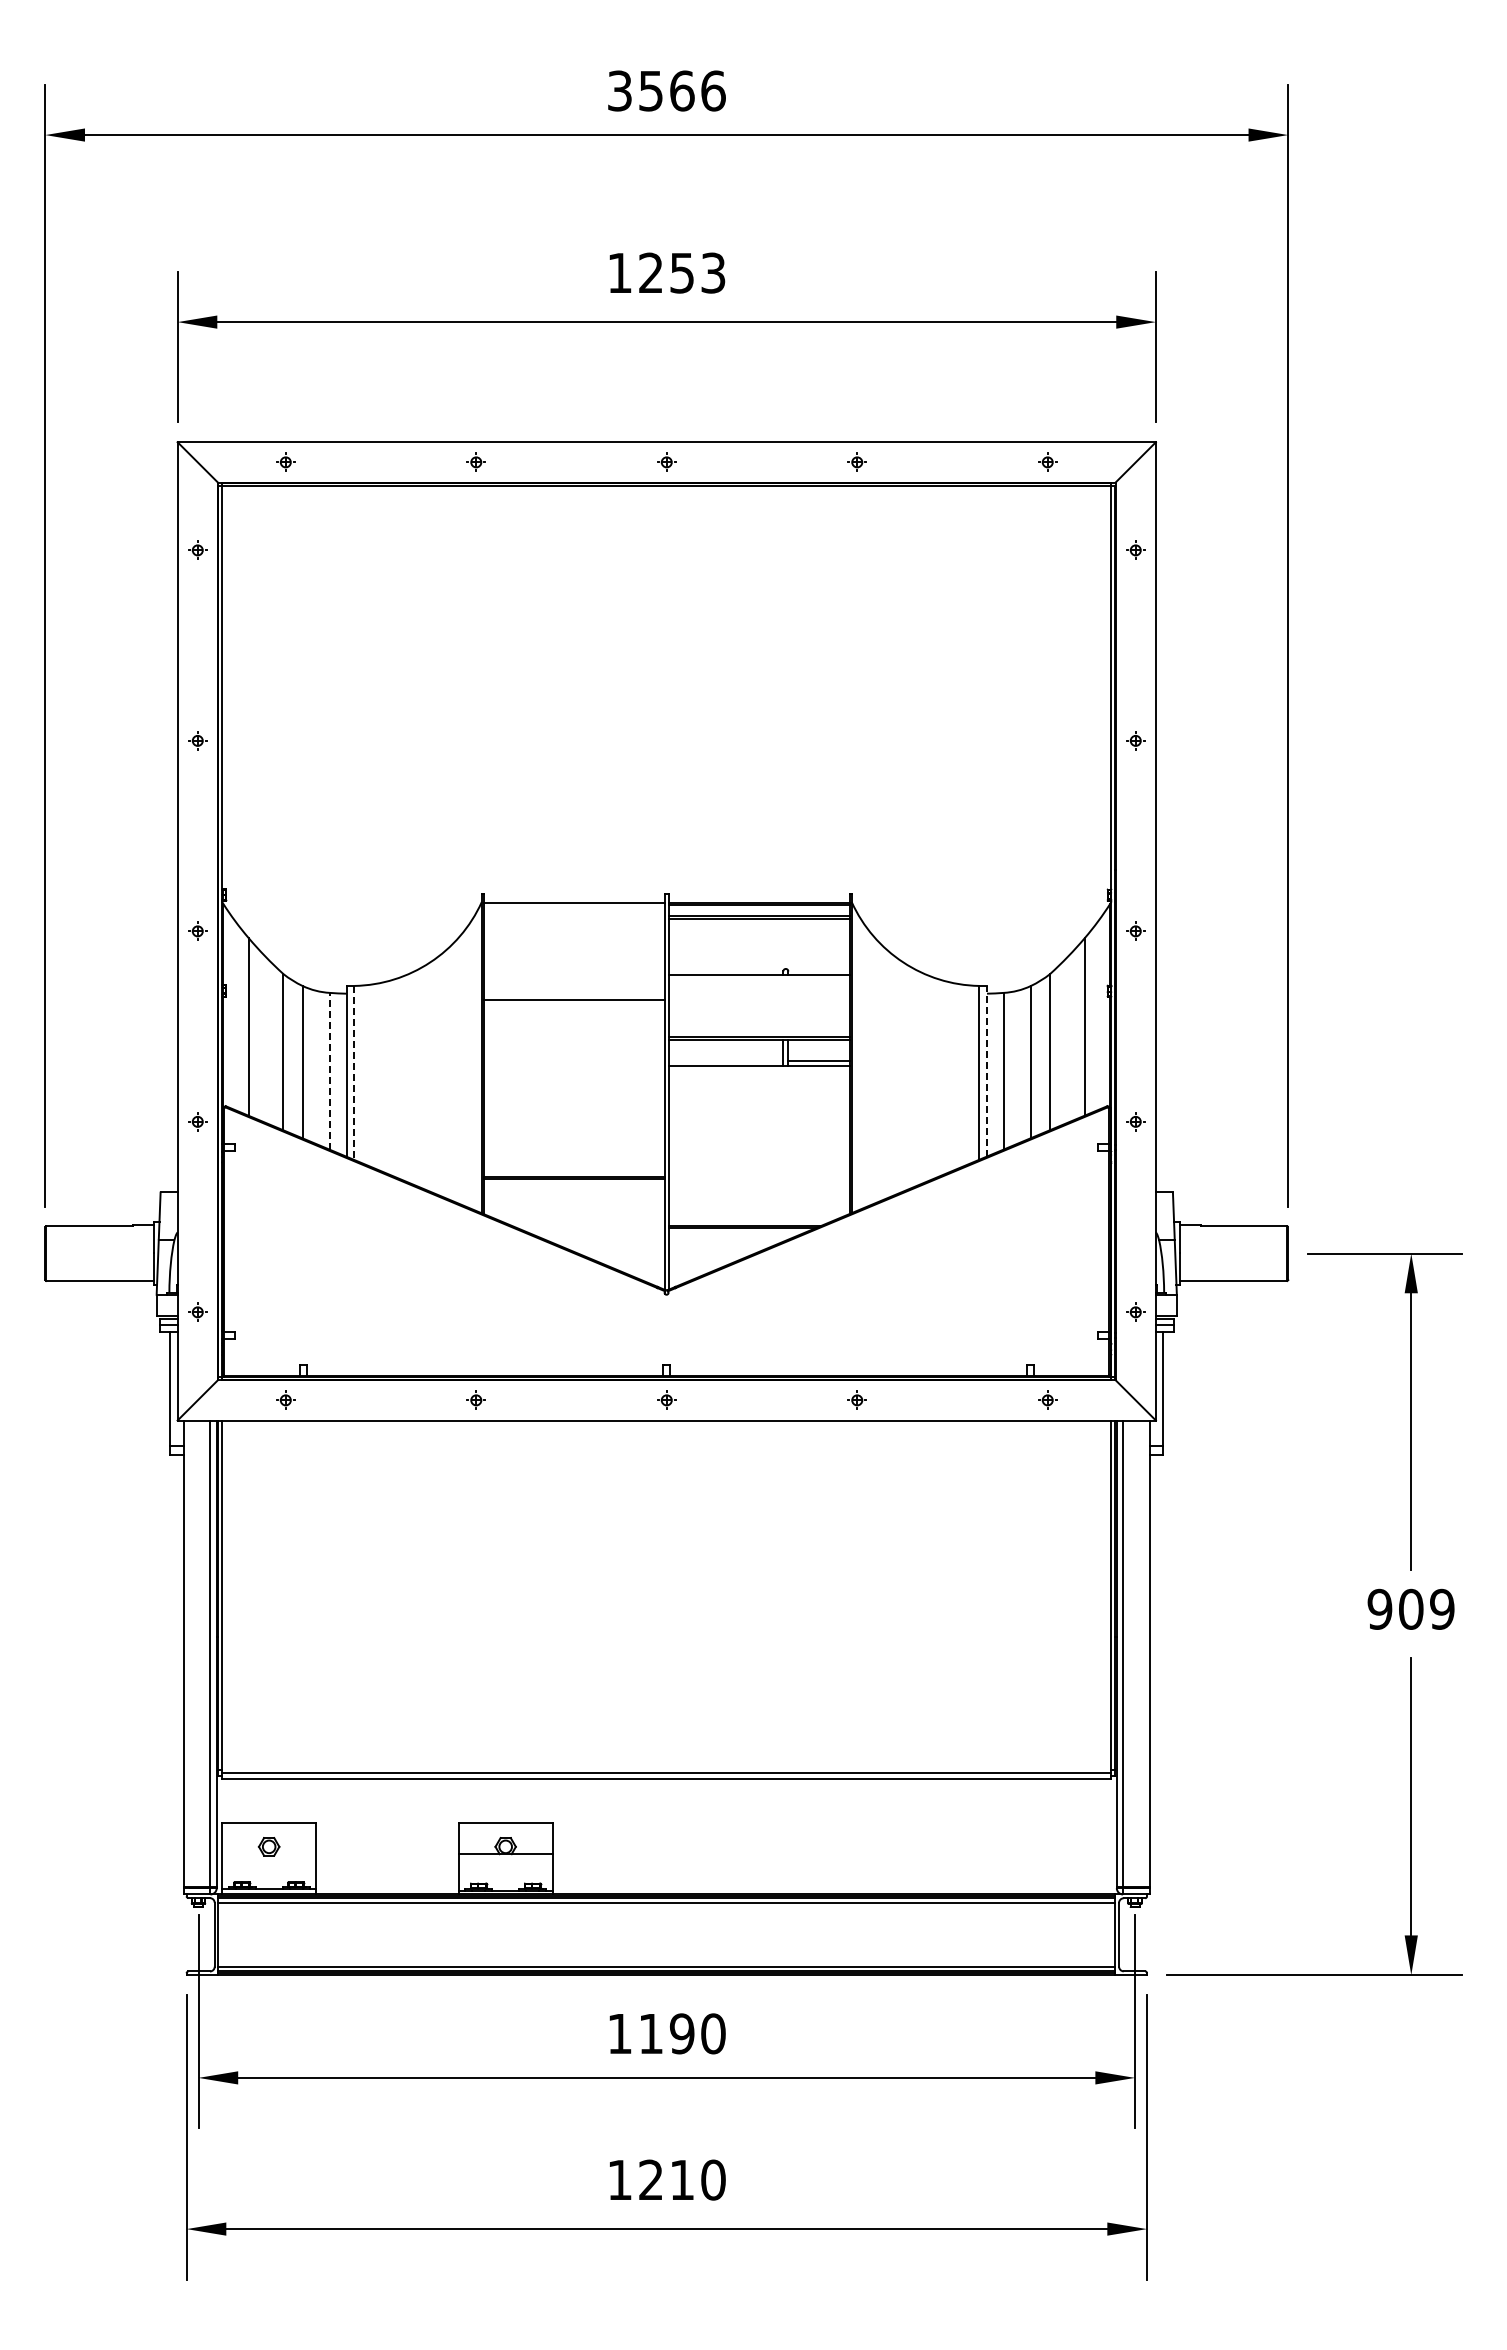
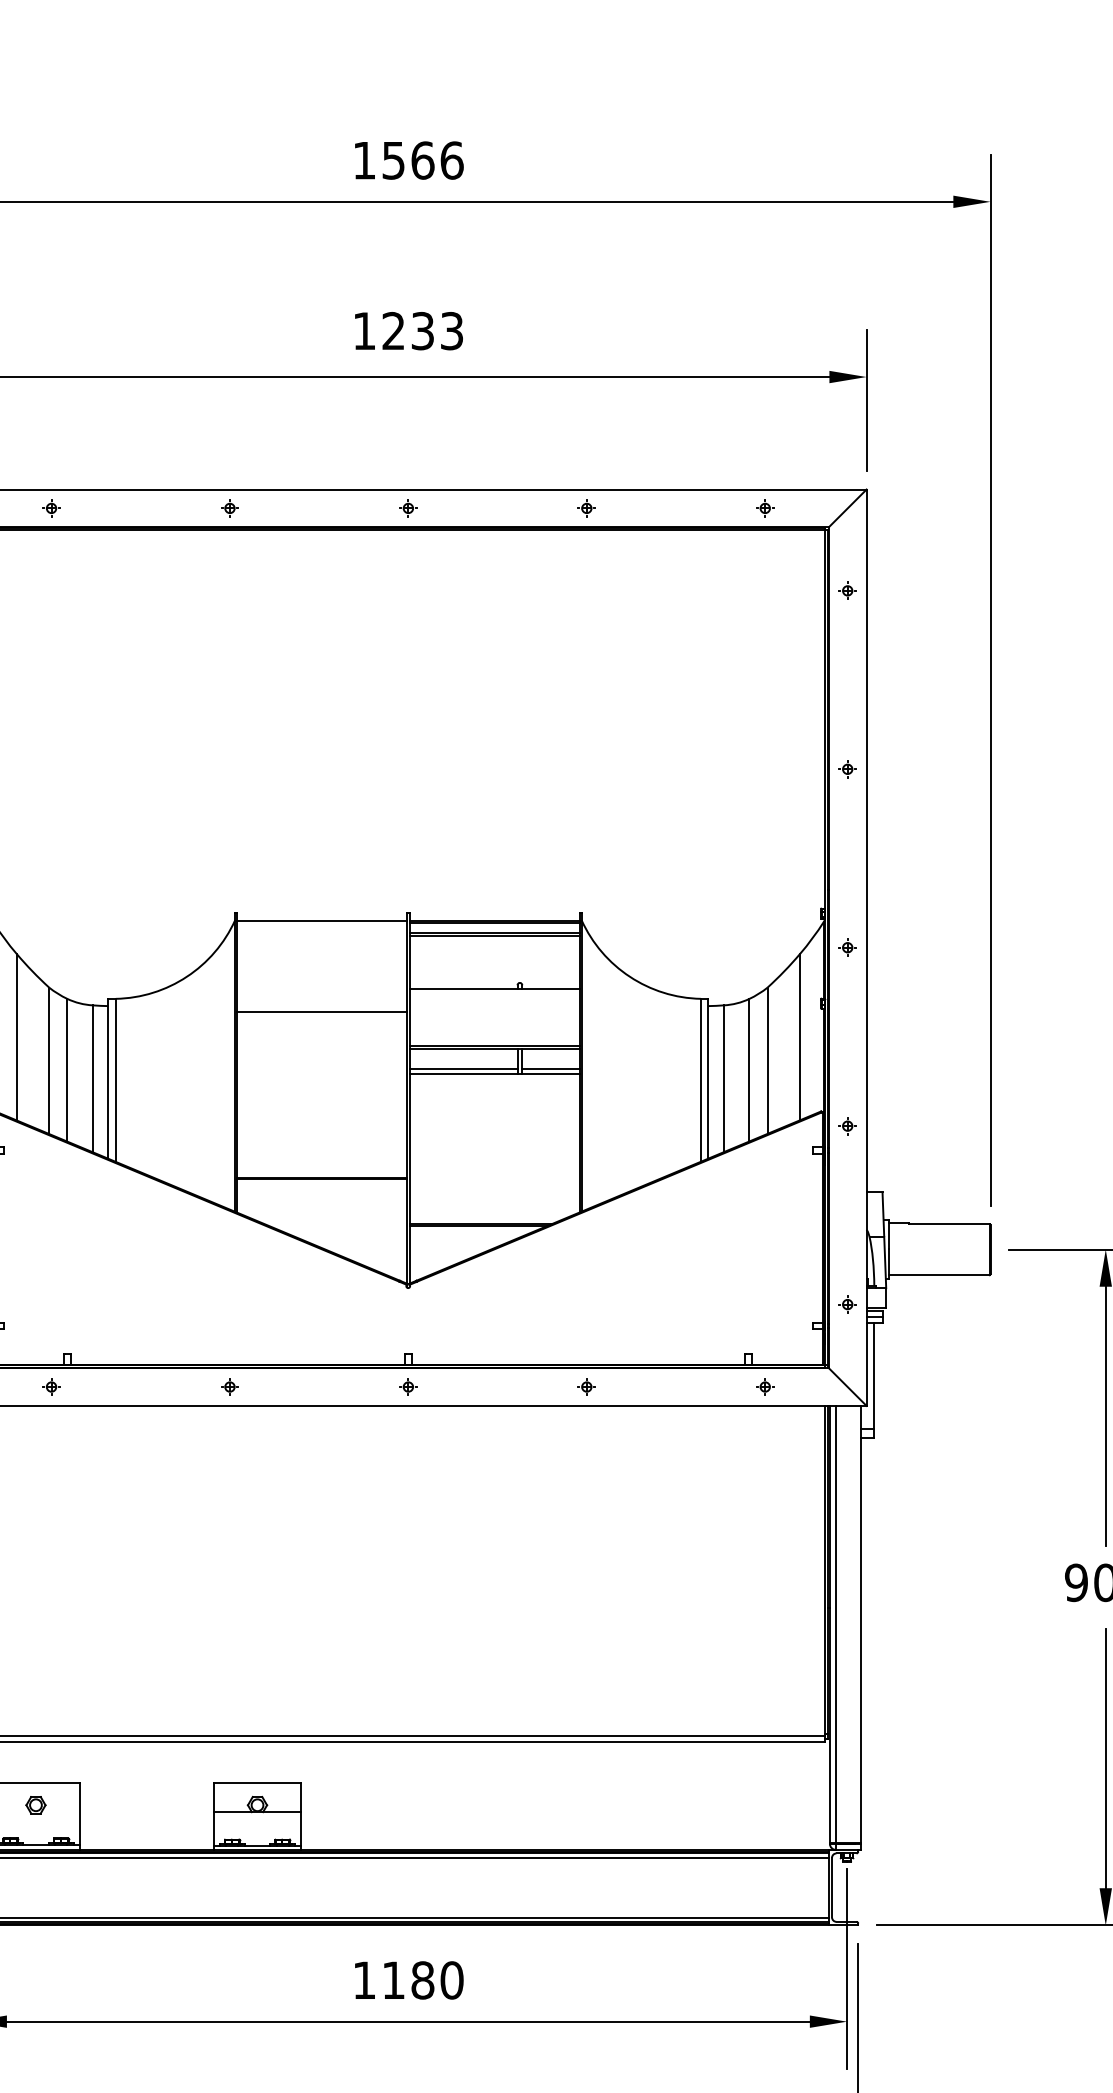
text: (619, 90) -> (364, 160), 3566 -> 1566
text: (682, 272) -> (423, 330), 1253 -> 1233
line: (725, 1061) -> (463, 1069), added
line: (329, 1070) -> (92, 1078), dashed -> solid
line: (987, 1070) -> (708, 1078), dashed -> solid
line: (354, 1073) -> (115, 1080), dashed -> solid
text: (681, 2033) -> (422, 1980), 1190 -> 1180

